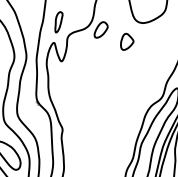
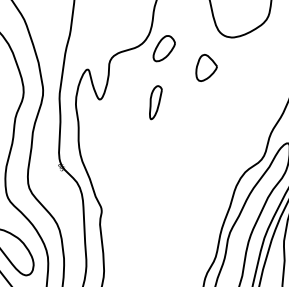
part: (58, 22) -> (155, 102), moved

